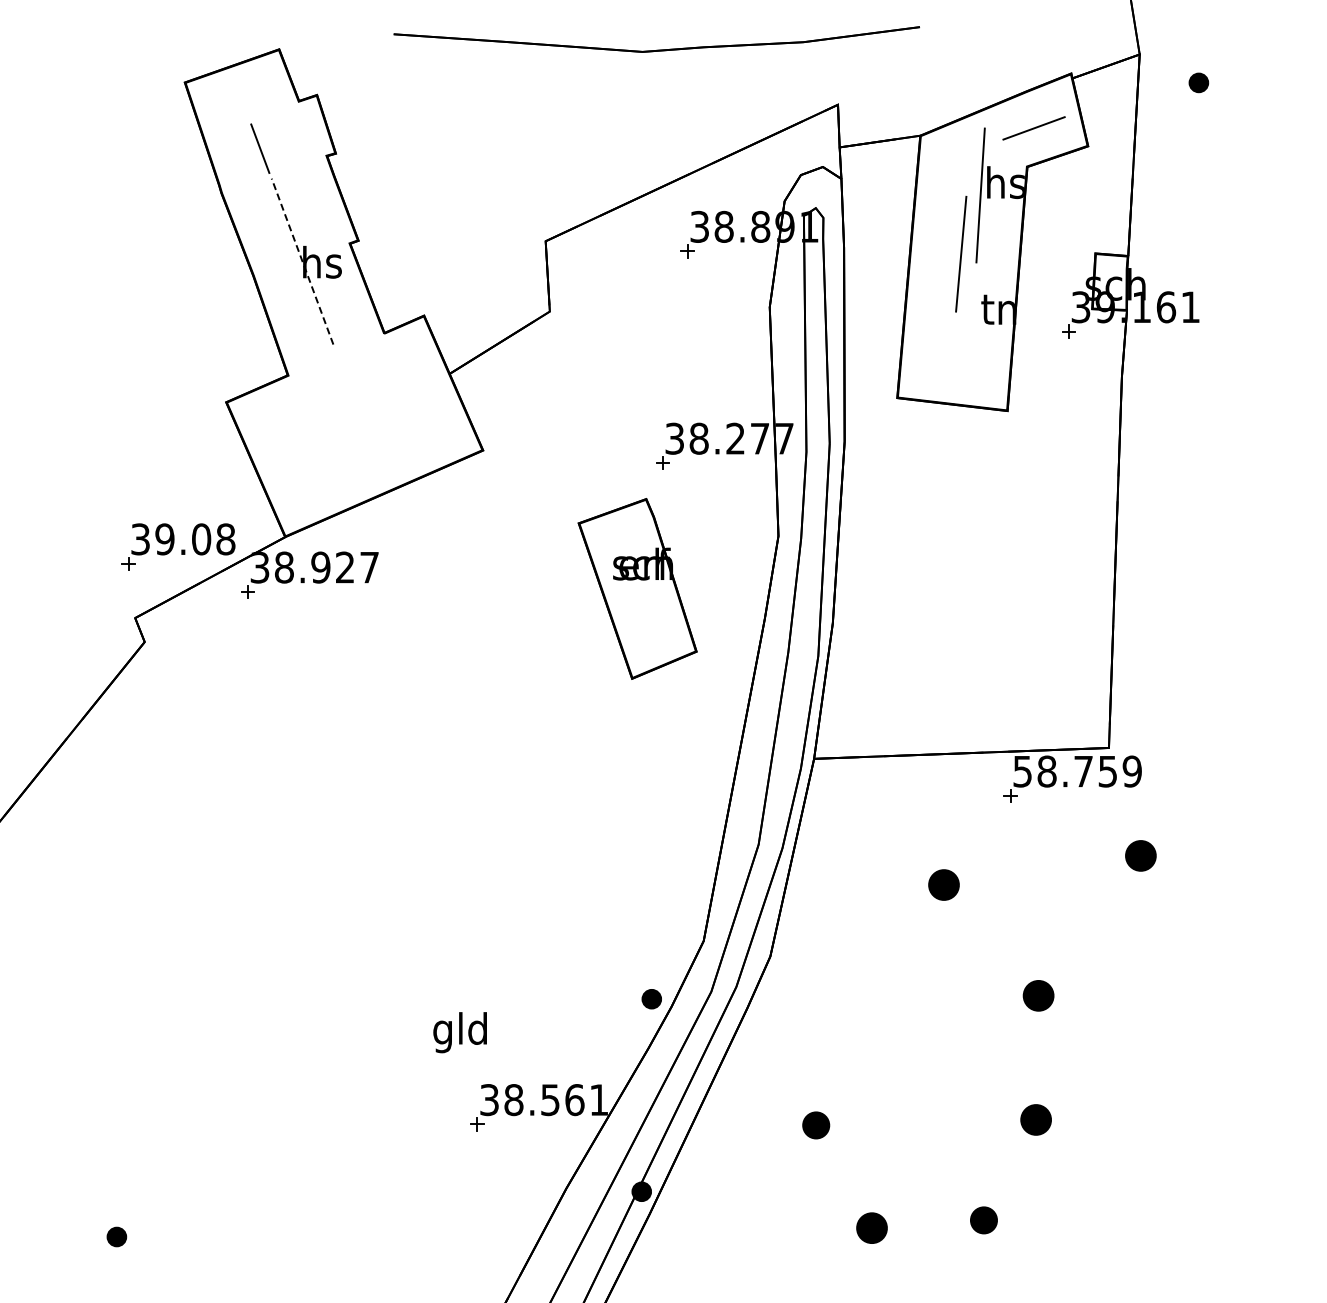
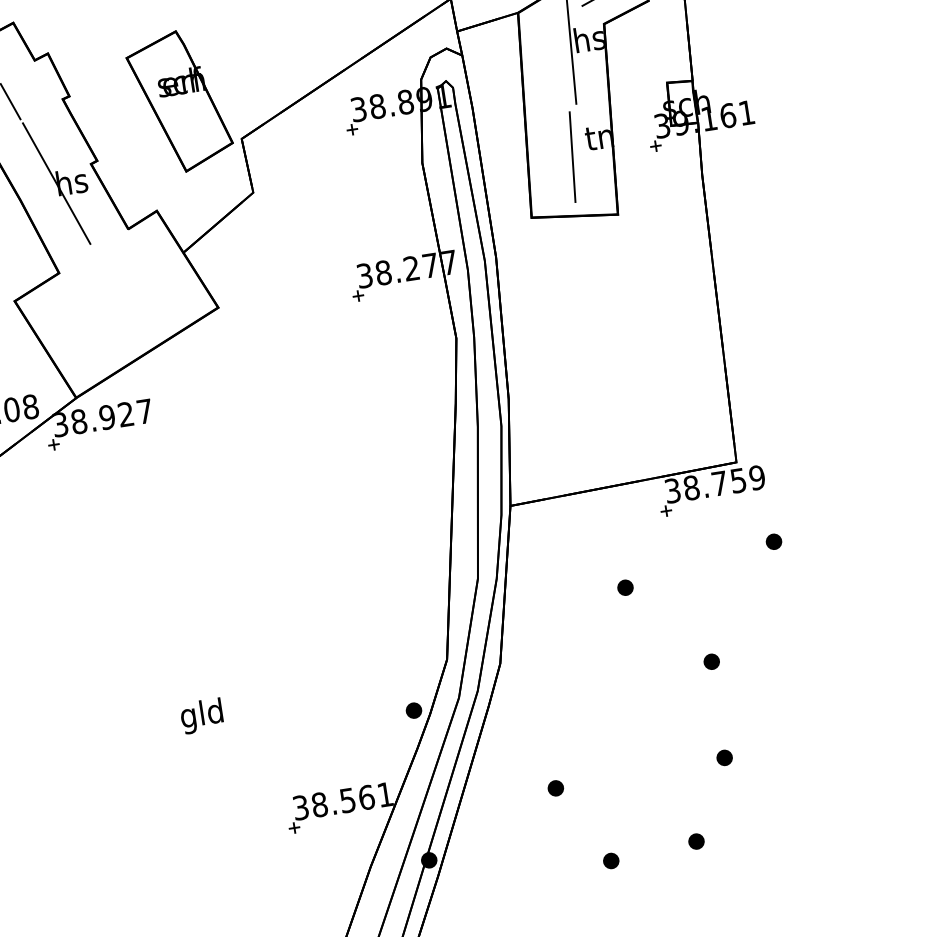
line: (961, 254) -> (572, 157), moved
line: (302, 261) -> (56, 183), dashed -> solid
part: (637, 588) -> (179, 101), moved
text: (1022, 771) -> (672, 490), 58.759 -> 38.759
part: (1140, 855) -> (773, 541), size x0.62
part: (943, 884) -> (625, 587), size x0.62
part: (1038, 995) -> (711, 661), size x0.62
text: (459, 1032) -> (201, 716), moved
part: (1035, 1119) -> (724, 757), size x0.62
part: (816, 1125) -> (556, 788), size x0.71
part: (983, 1220) -> (696, 841), size x0.71
part: (872, 1228) -> (611, 861), size x0.62

